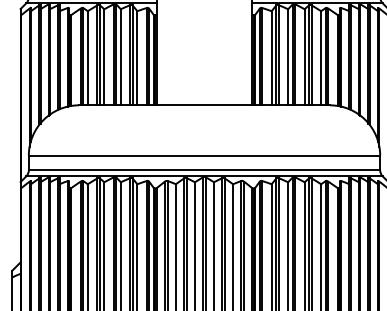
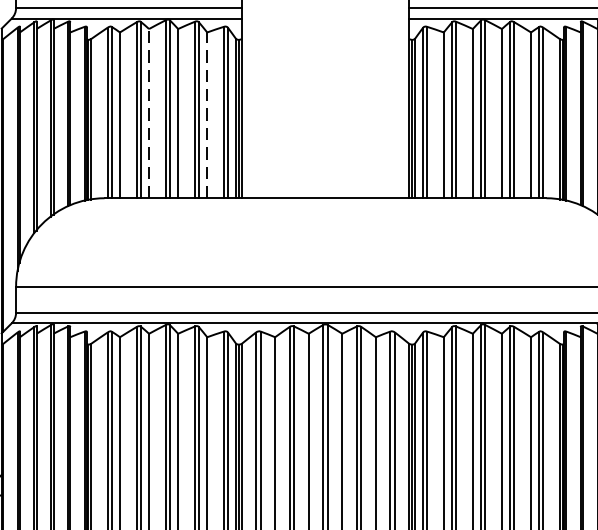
line: (104, 56) -> (149, 112), solid -> dashed
line: (137, 57) -> (207, 113), solid -> dashed

